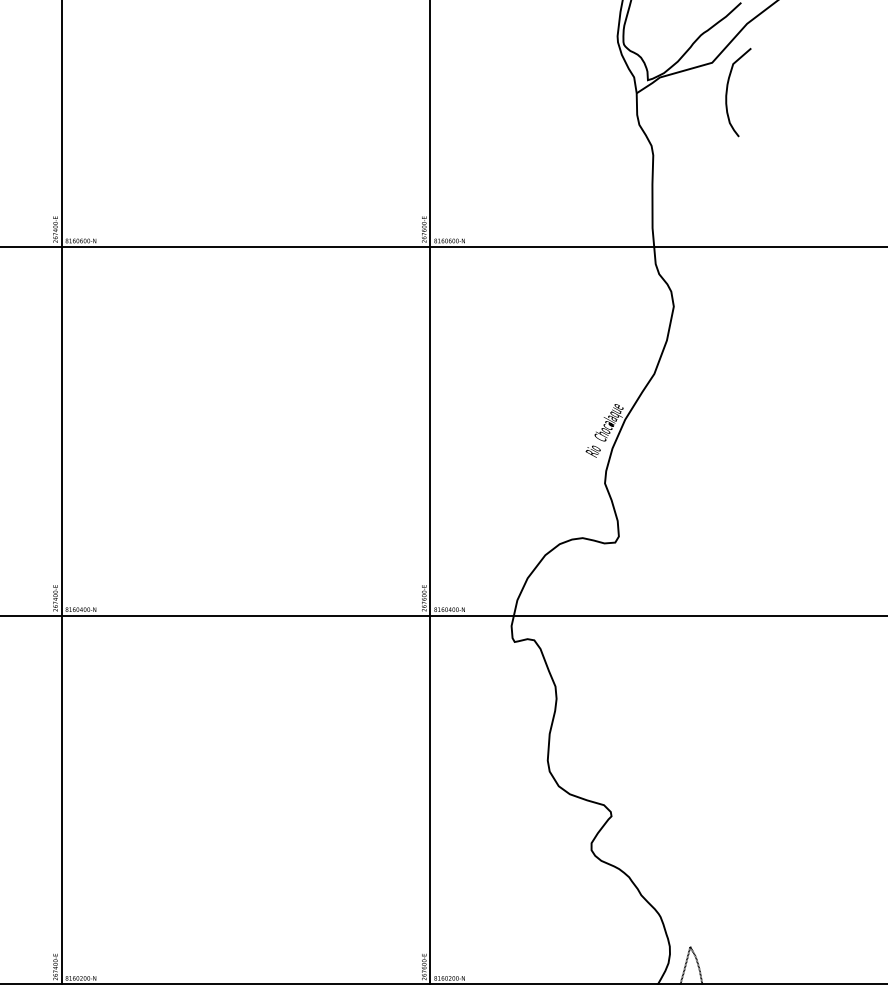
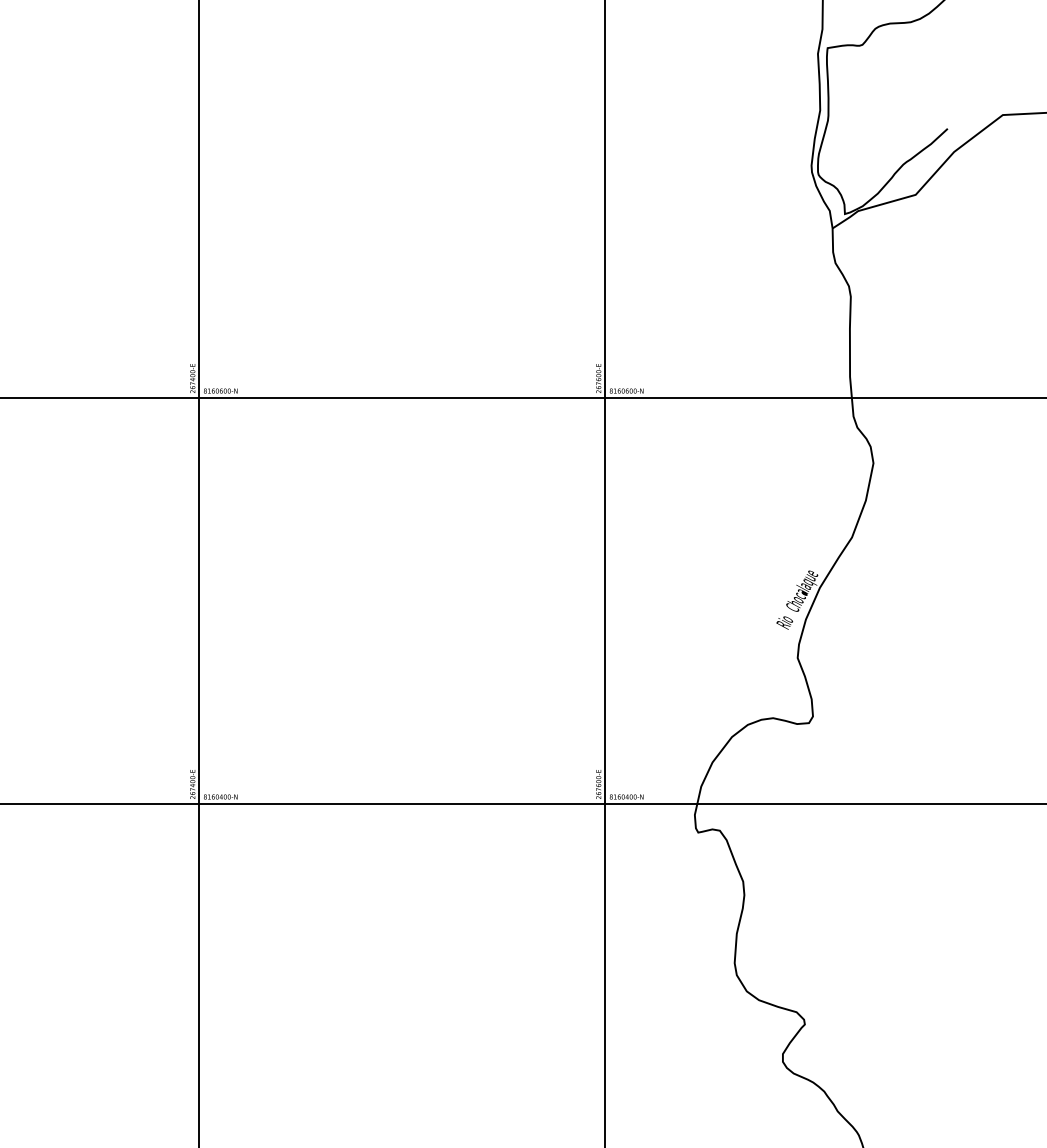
curve: (727, 92) -> (932, 227), removed

